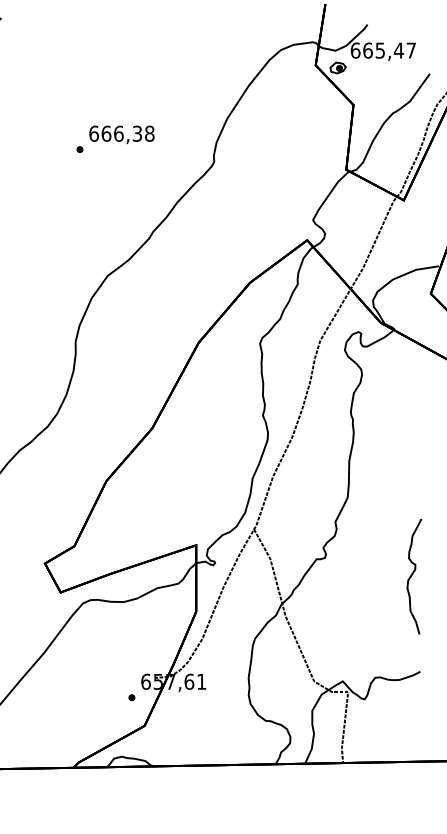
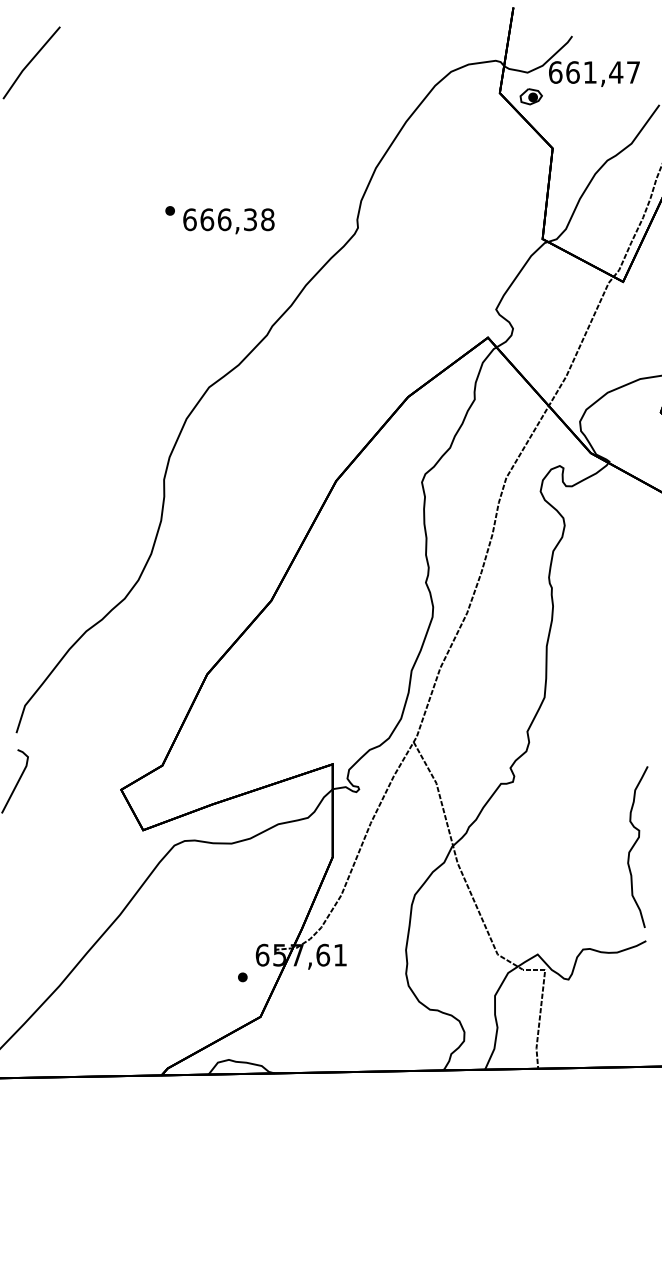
text: (379, 50) -> (589, 72), 665,47 -> 661,47
text: (121, 135) -> (228, 221), moved
curve: (412, 574) -> (635, 844), moved

